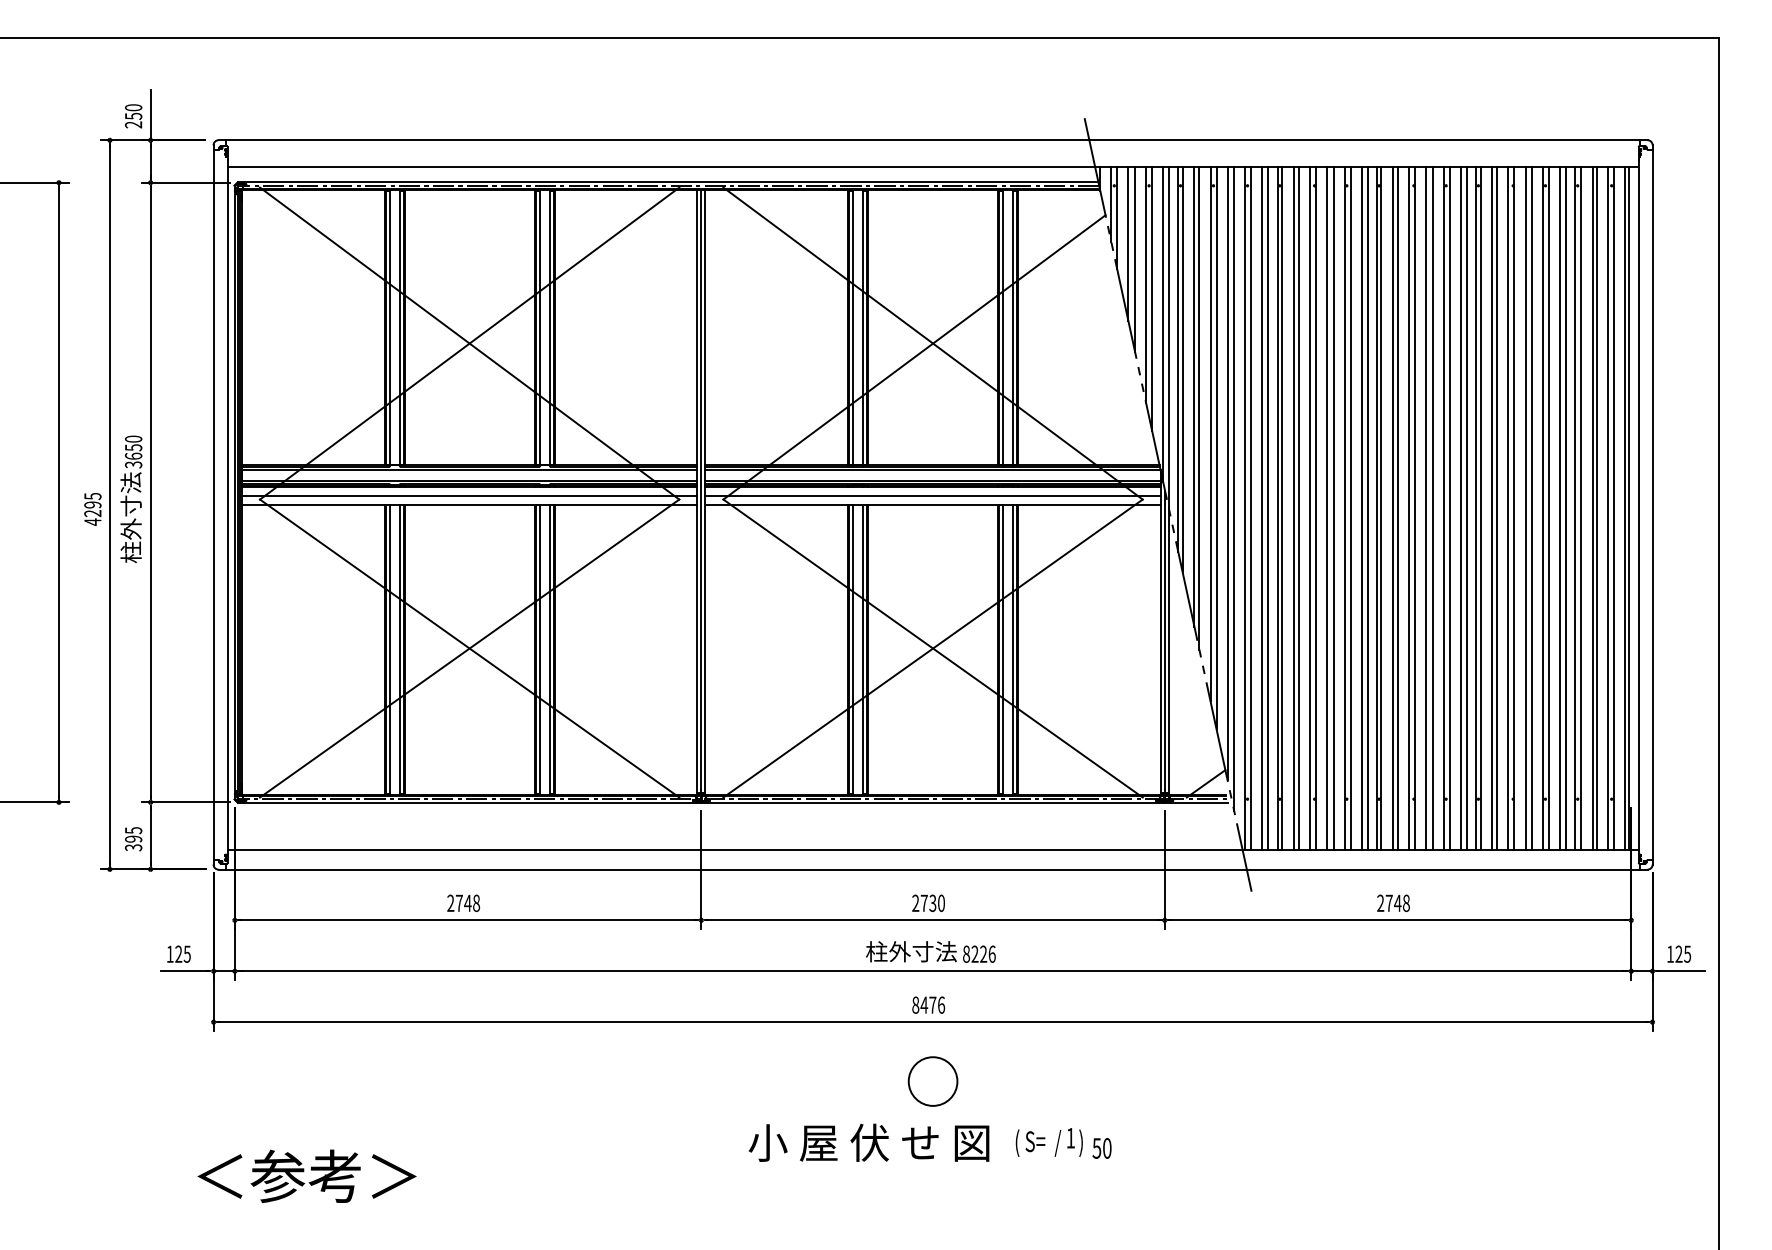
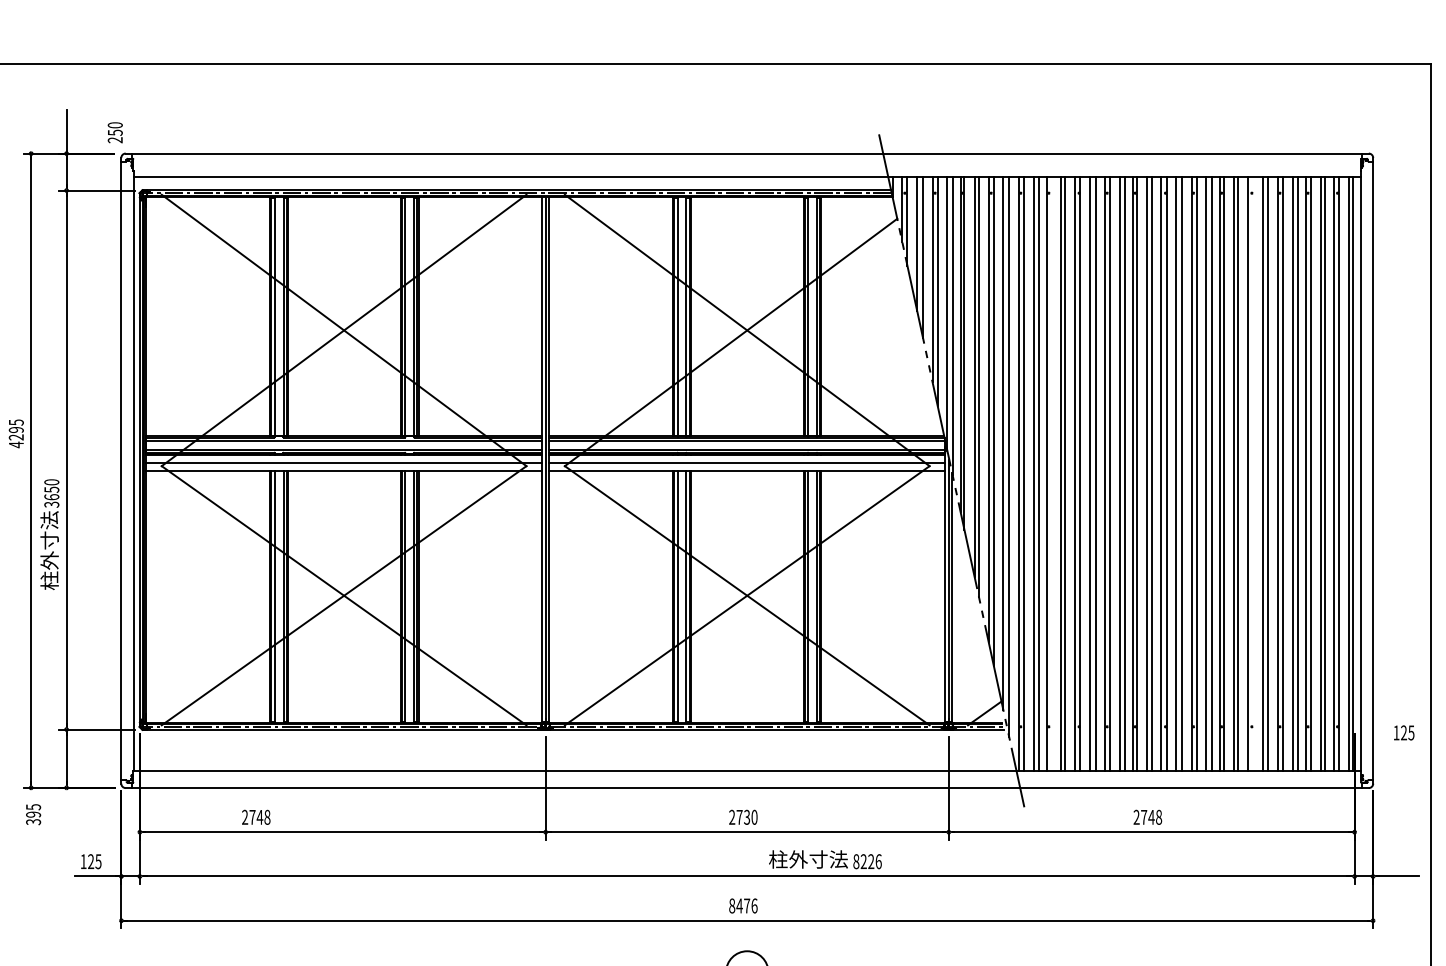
text: (133, 116) -> (115, 132), moved
text: (131, 498) -> (49, 533), moved
line: (1282, 508) -> (1051, 473), removed
line: (1514, 508) -> (1253, 473), removed
text: (92, 509) -> (16, 433), moved
text: (133, 839) -> (33, 814), moved
text: (463, 902) -> (256, 816), moved
text: (930, 951) -> (825, 859), moved
text: (1679, 953) -> (1404, 732), moved

